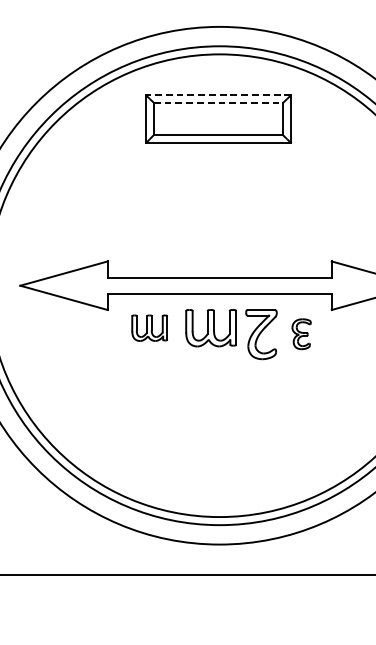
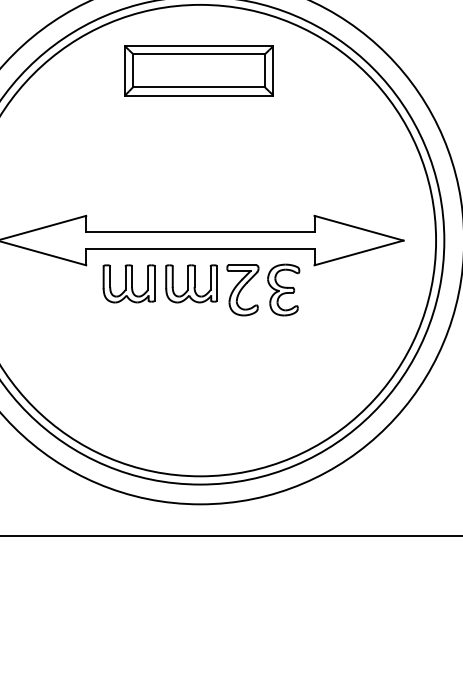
line: (217, 95) -> (198, 46), dashed -> solid
line: (218, 103) -> (199, 54), dashed -> solid
part: (149, 327) -> (128, 283), size x1.43
part: (301, 333) -> (283, 289), size x1.67

